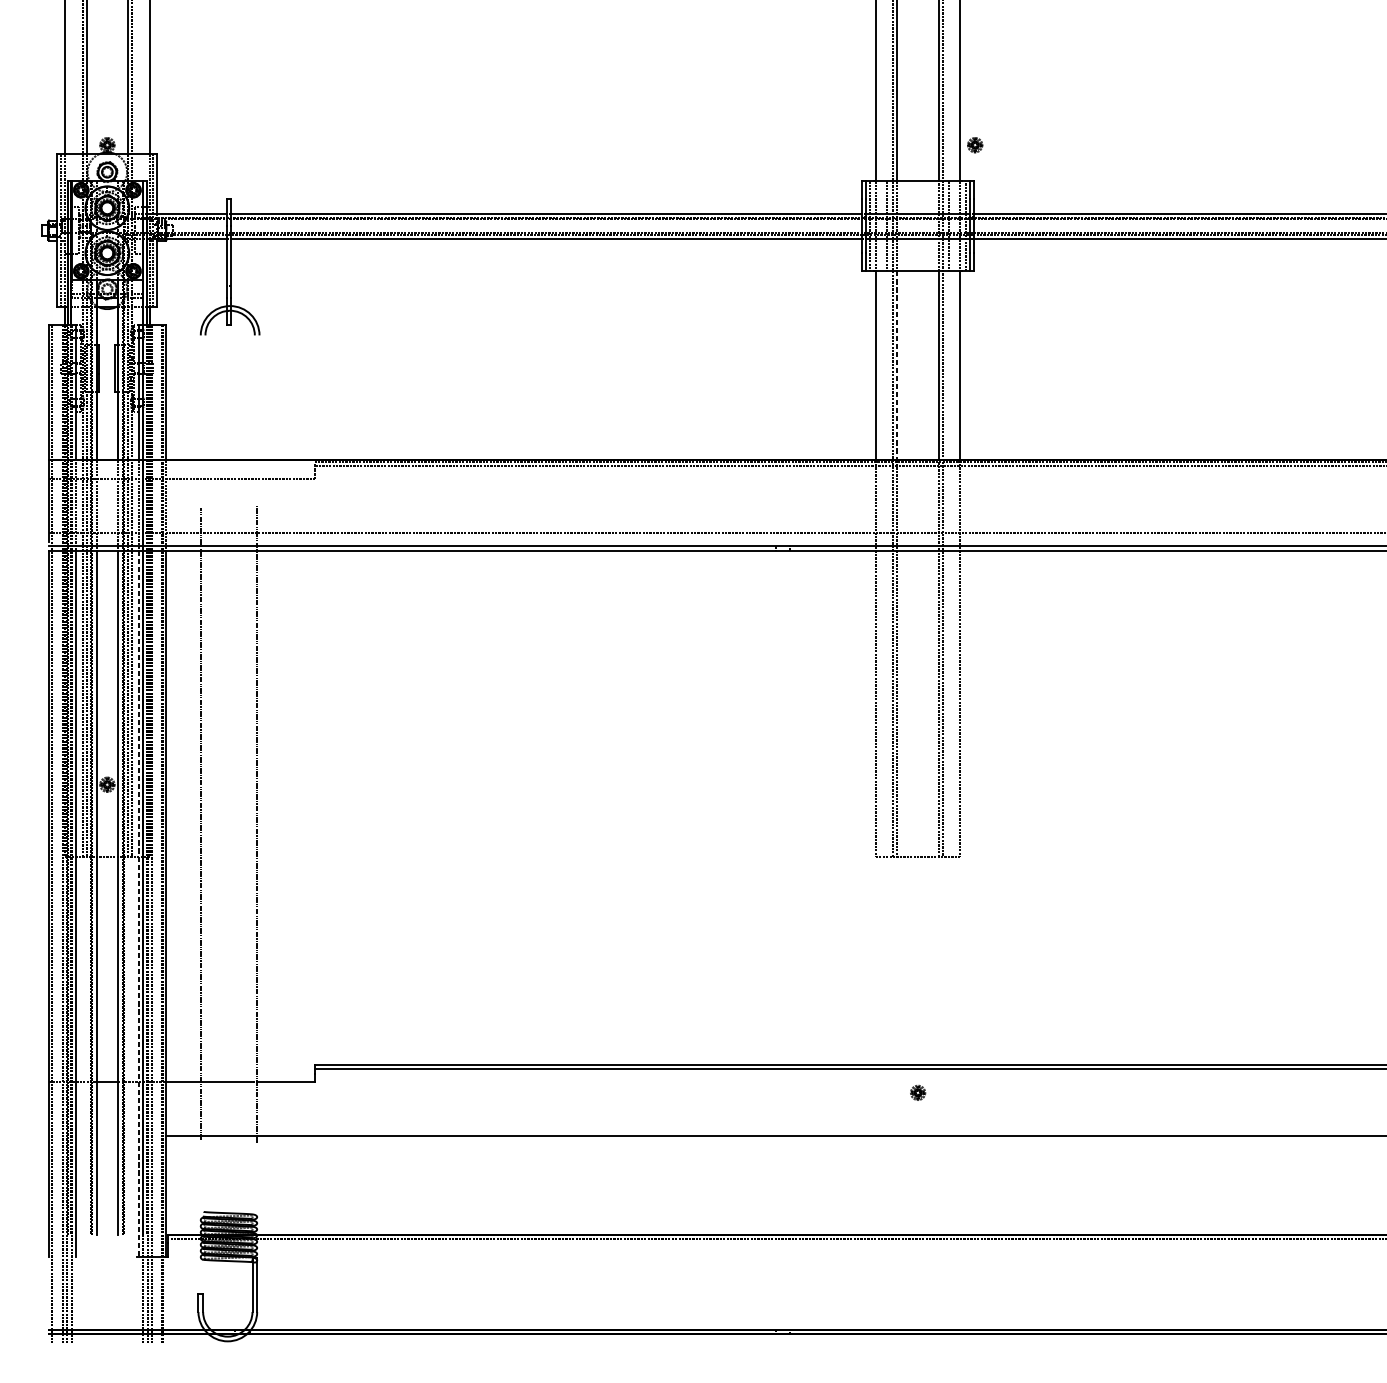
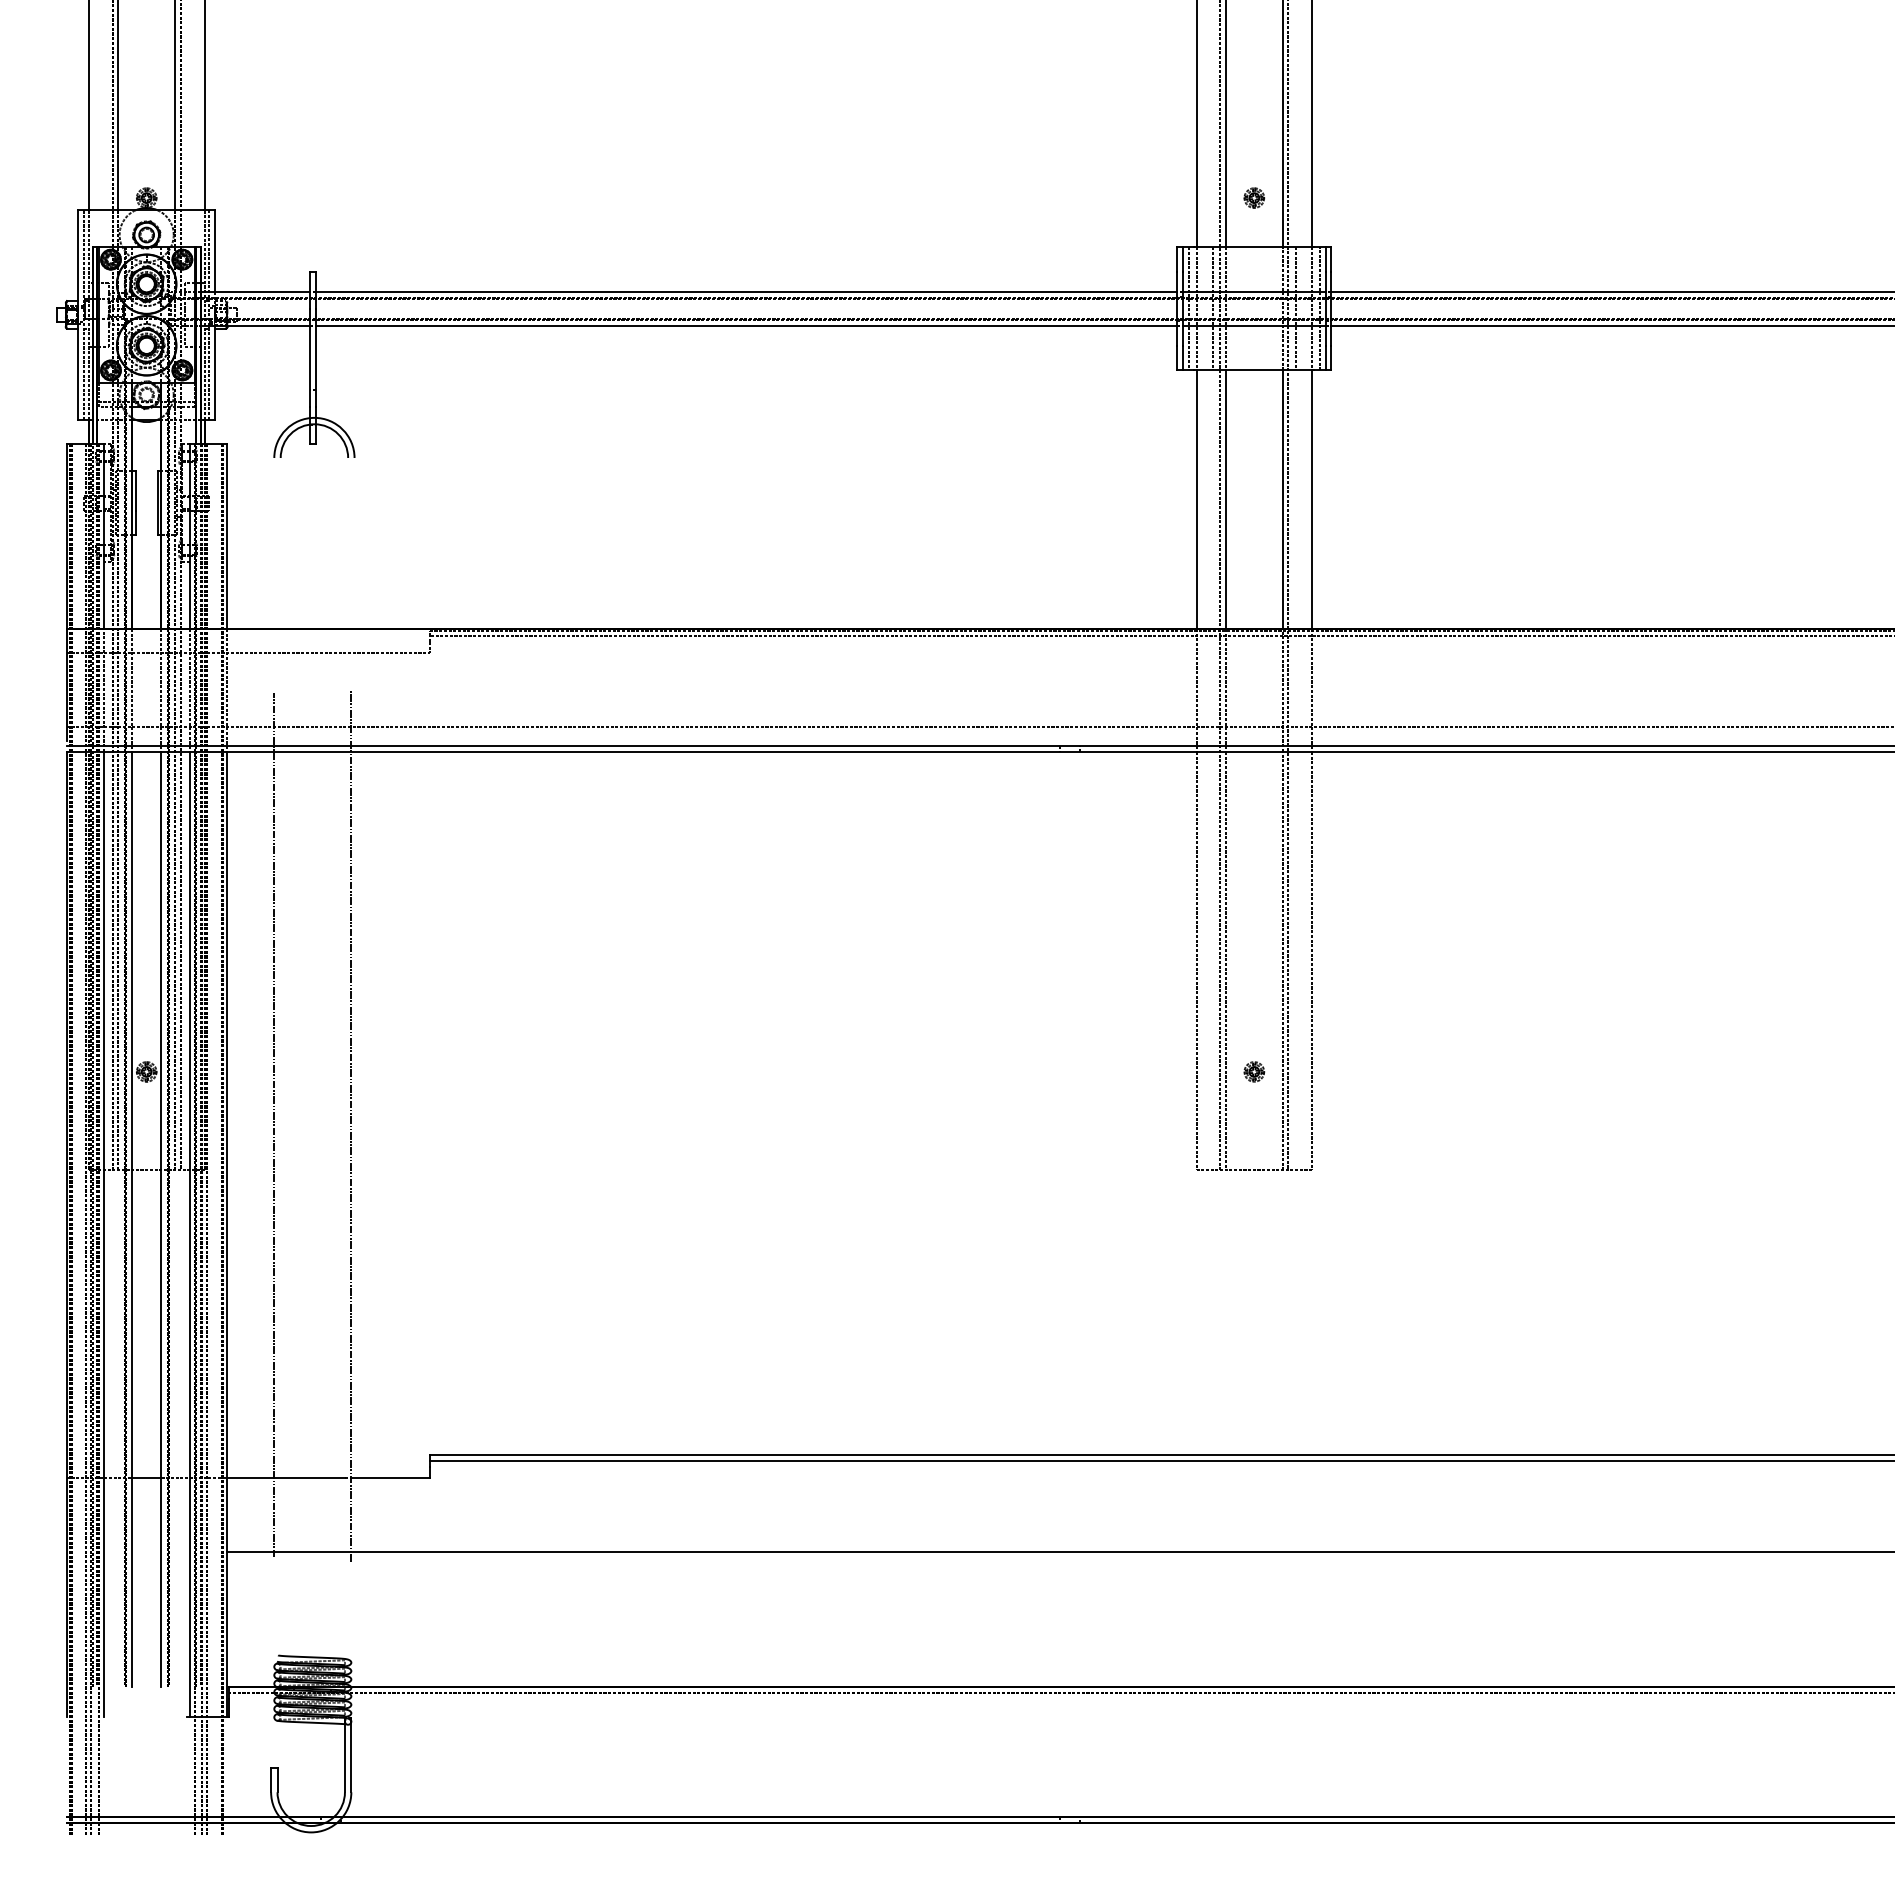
part: (975, 144) -> (1254, 197), moved
line: (897, 366) -> (1226, 500), dashed -> solid
line: (138, 903) -> (189, 1234), dashed -> solid
part: (918, 1092) -> (1254, 1071), moved

